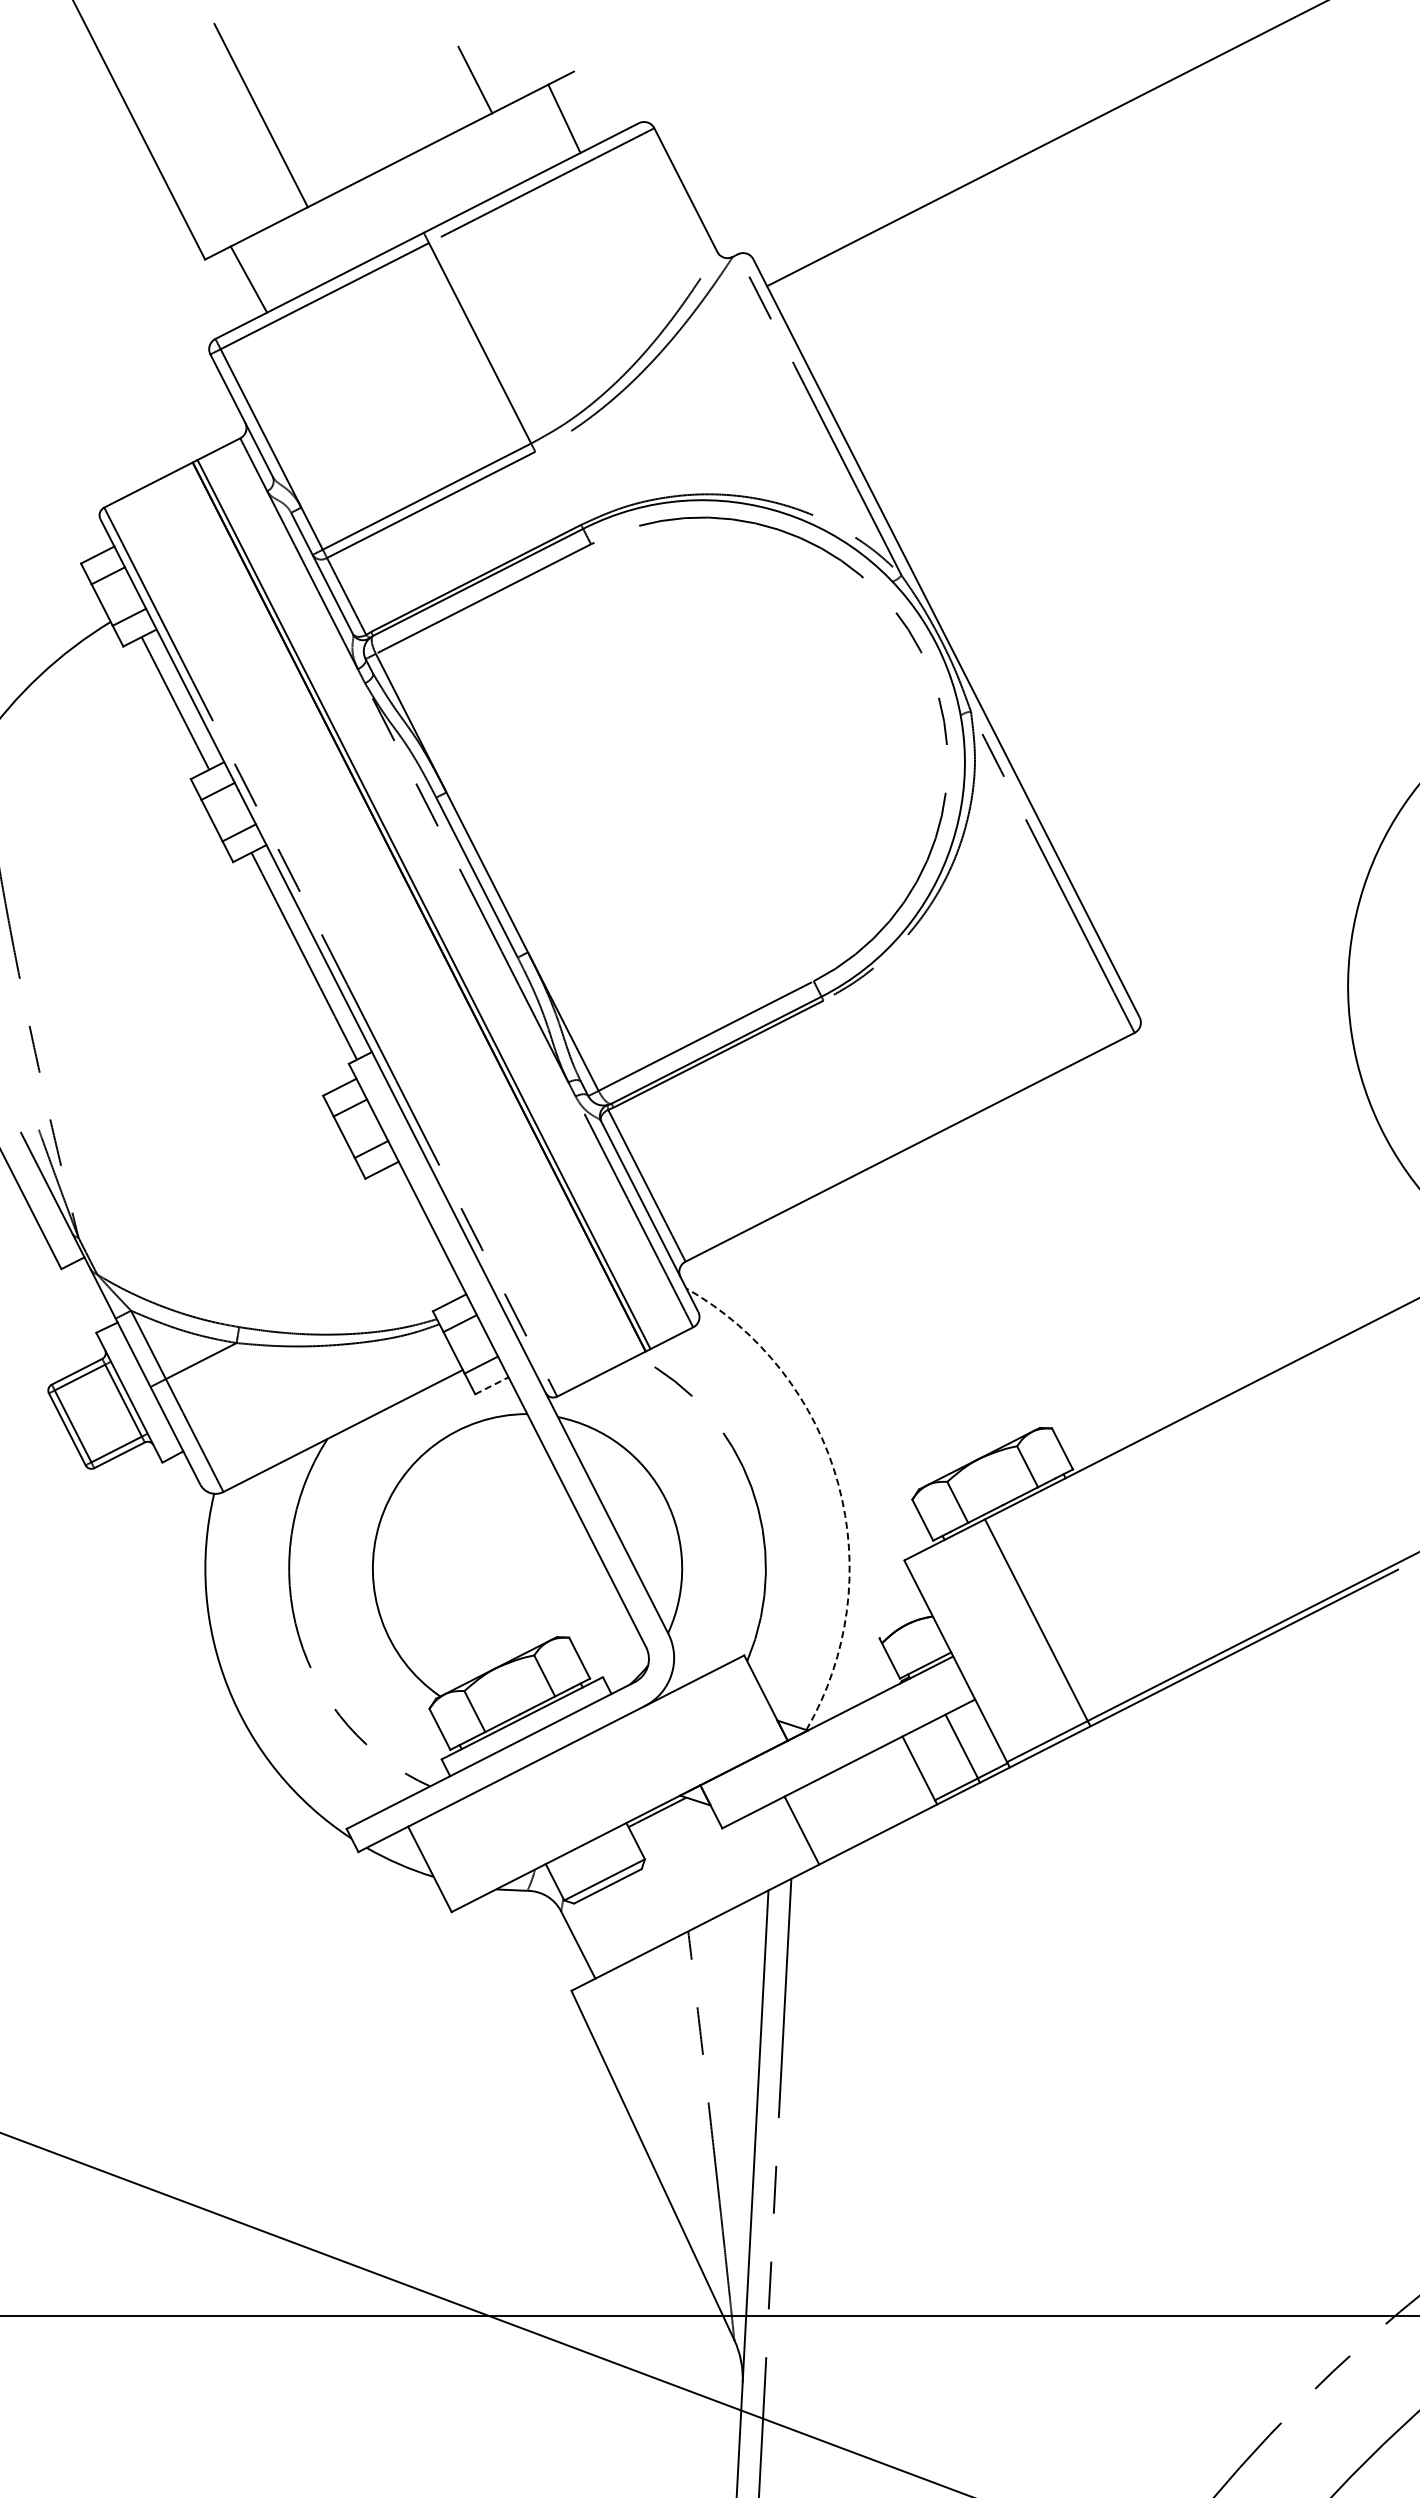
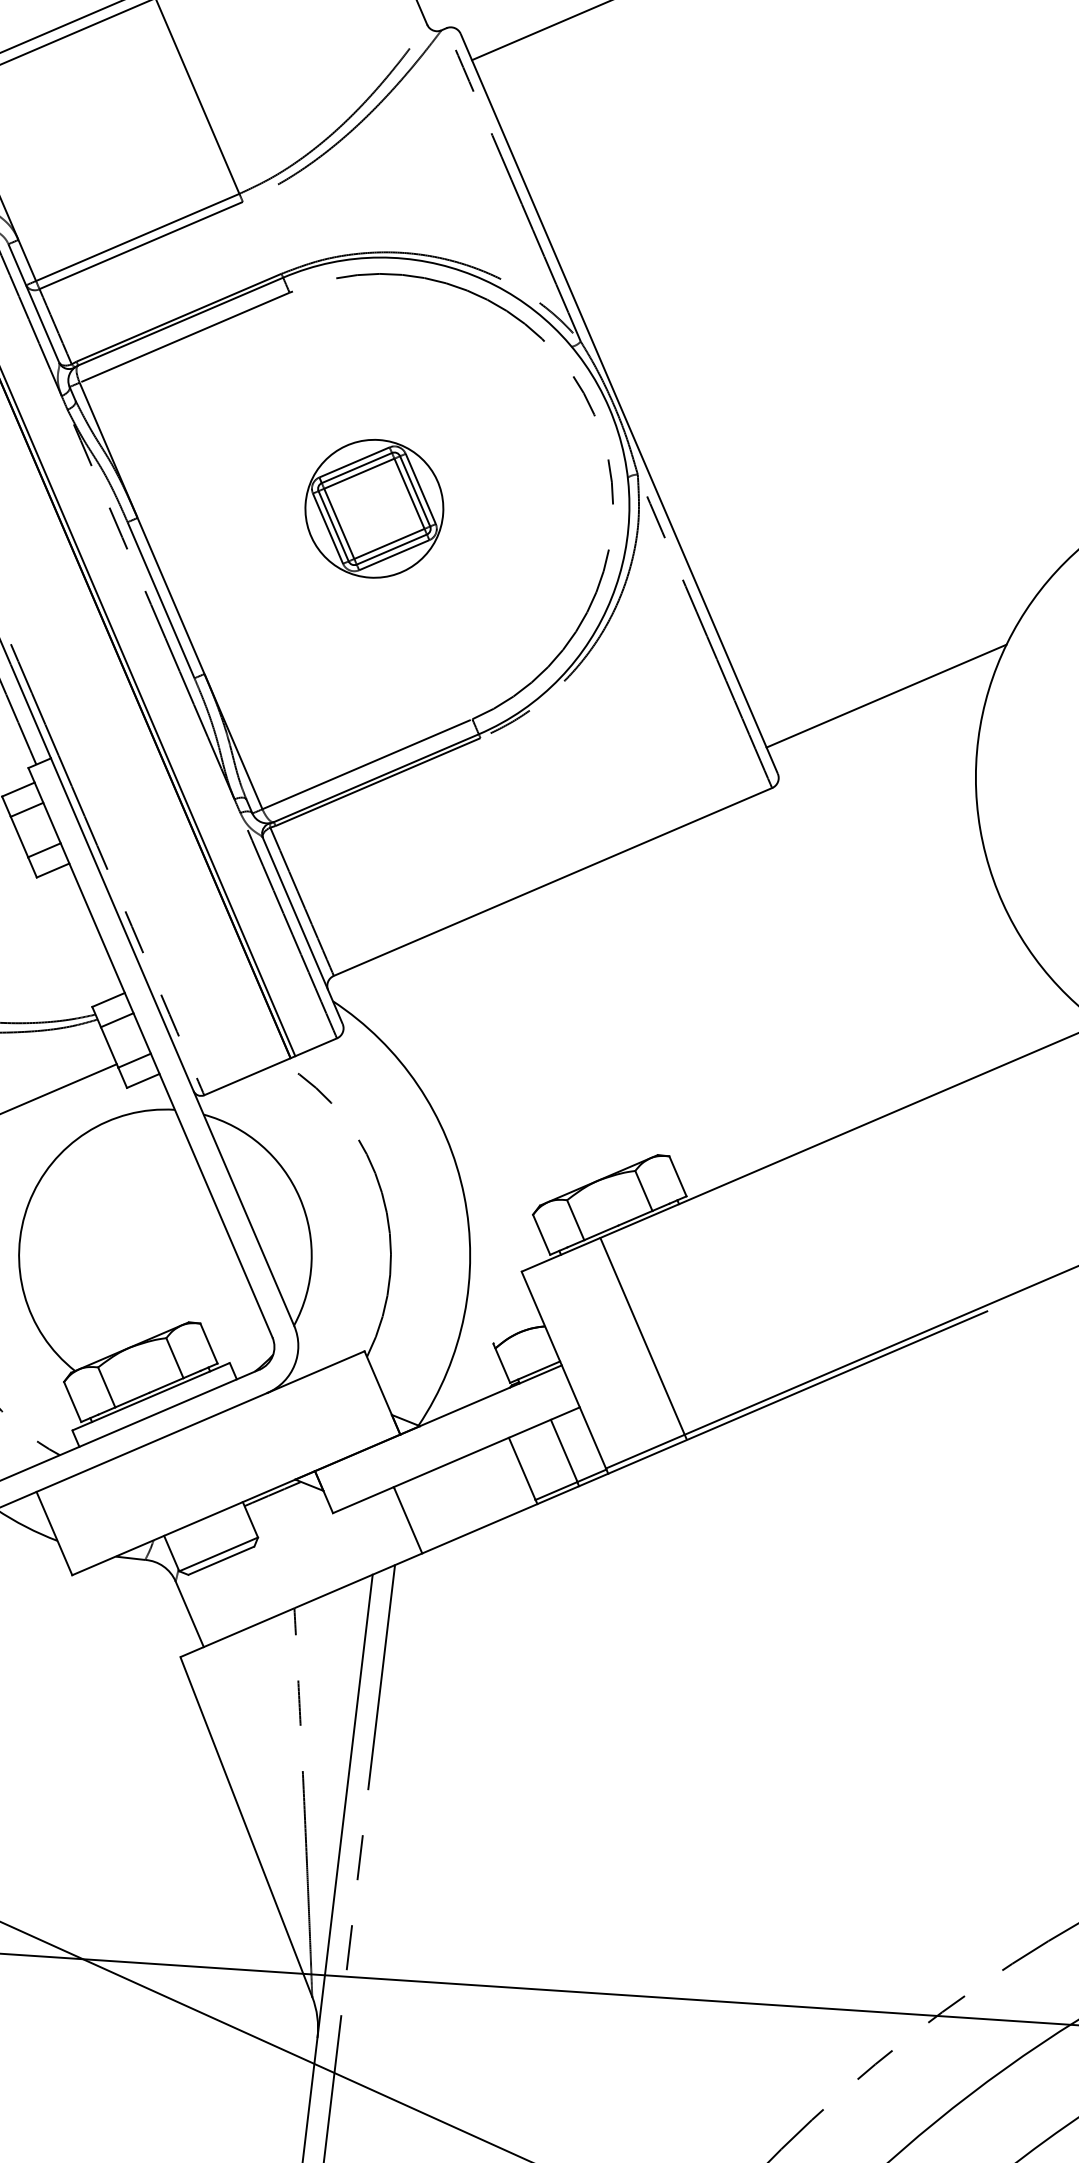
part: (695, 765) -> (374, 508), added
line: (1248, 927) -> (886, 695), added
line: (491, 1385) -> (142, 1080), dashed -> solid
arc: (838, 1484) -> (464, 1195), dashed -> solid

